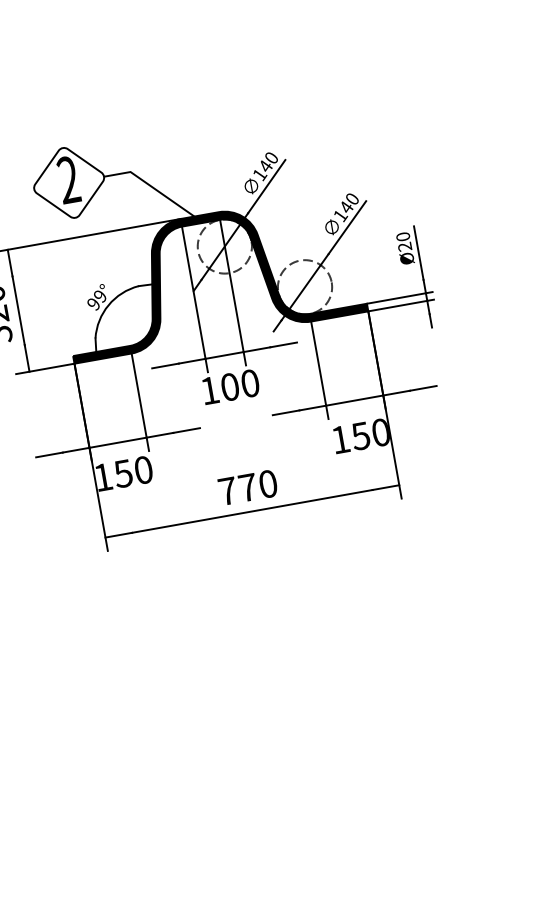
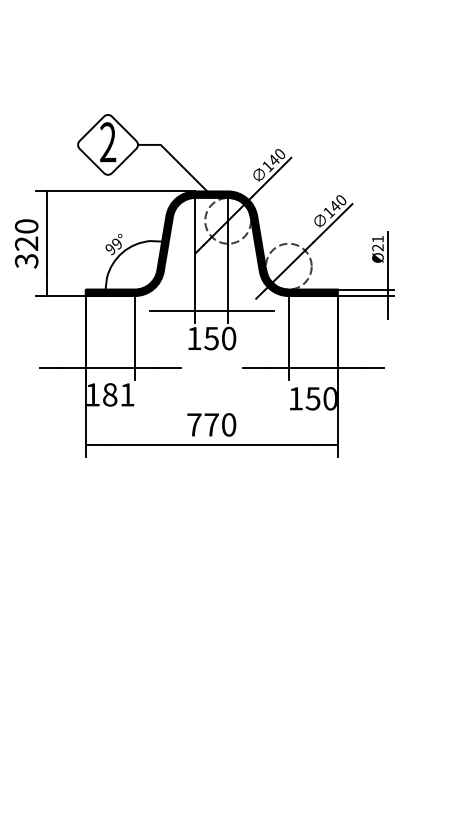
text: (402, 236) -> (377, 238), Ø20 -> Ø21
text: (229, 387) -> (211, 338), 100 -> 150
text: (133, 471) -> (118, 394), 150 -> 181

